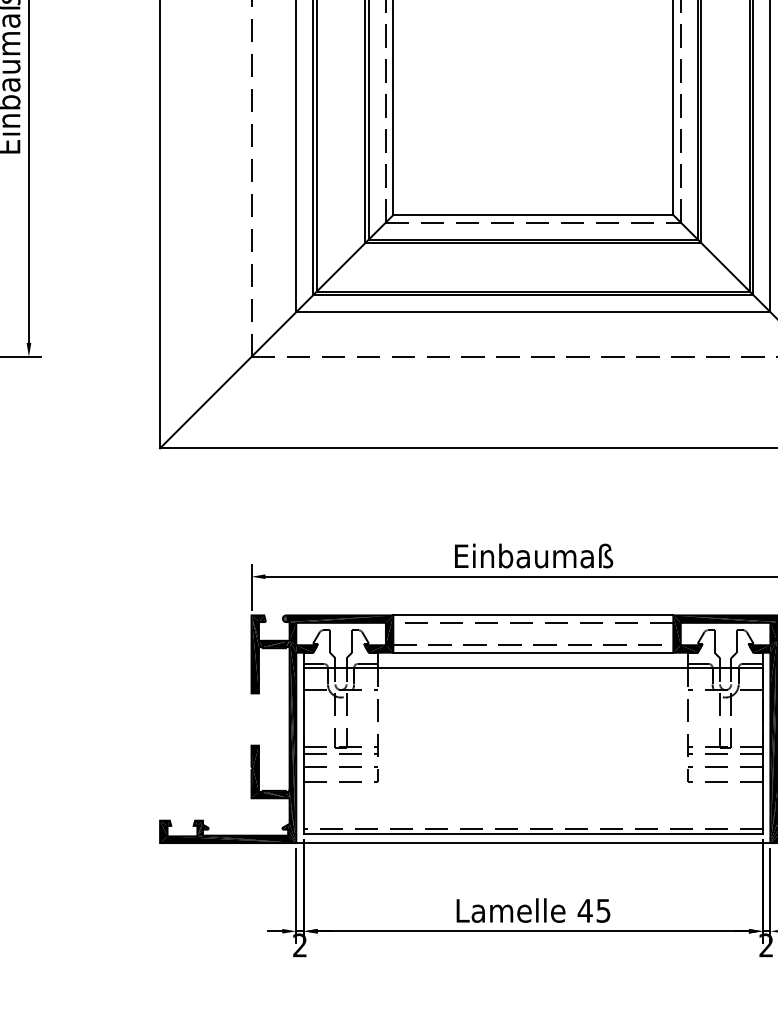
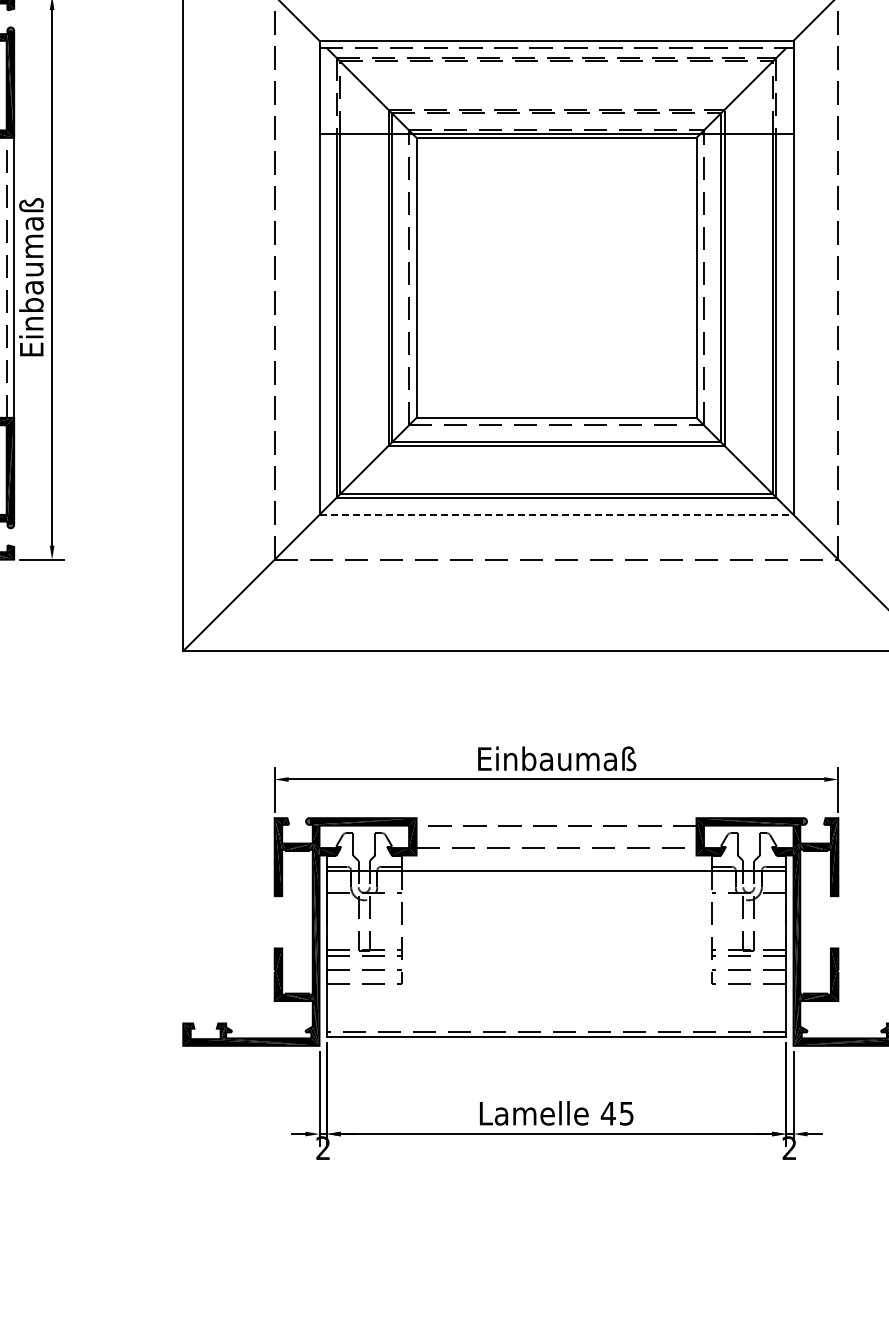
line: (534, 311) -> (557, 514), solid -> dashed
line: (533, 615) -> (556, 818), removed
line: (533, 652) -> (556, 855), removed
line: (533, 842) -> (556, 1045), removed

